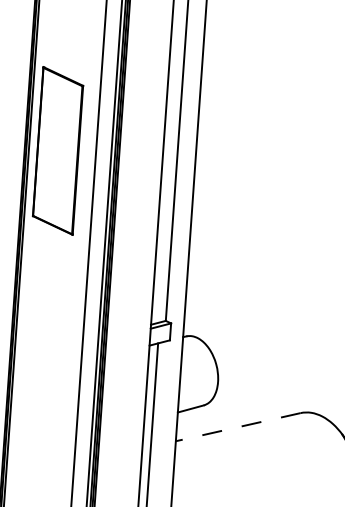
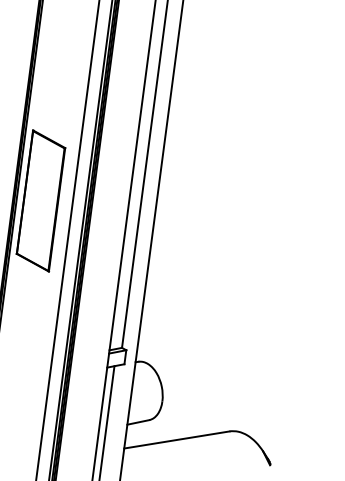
line: (237, 427) -> (176, 440), dashed -> solid

